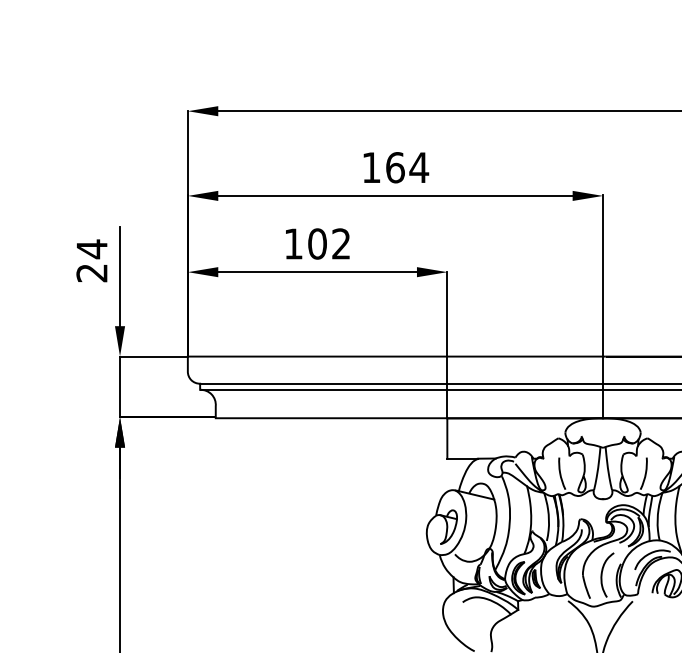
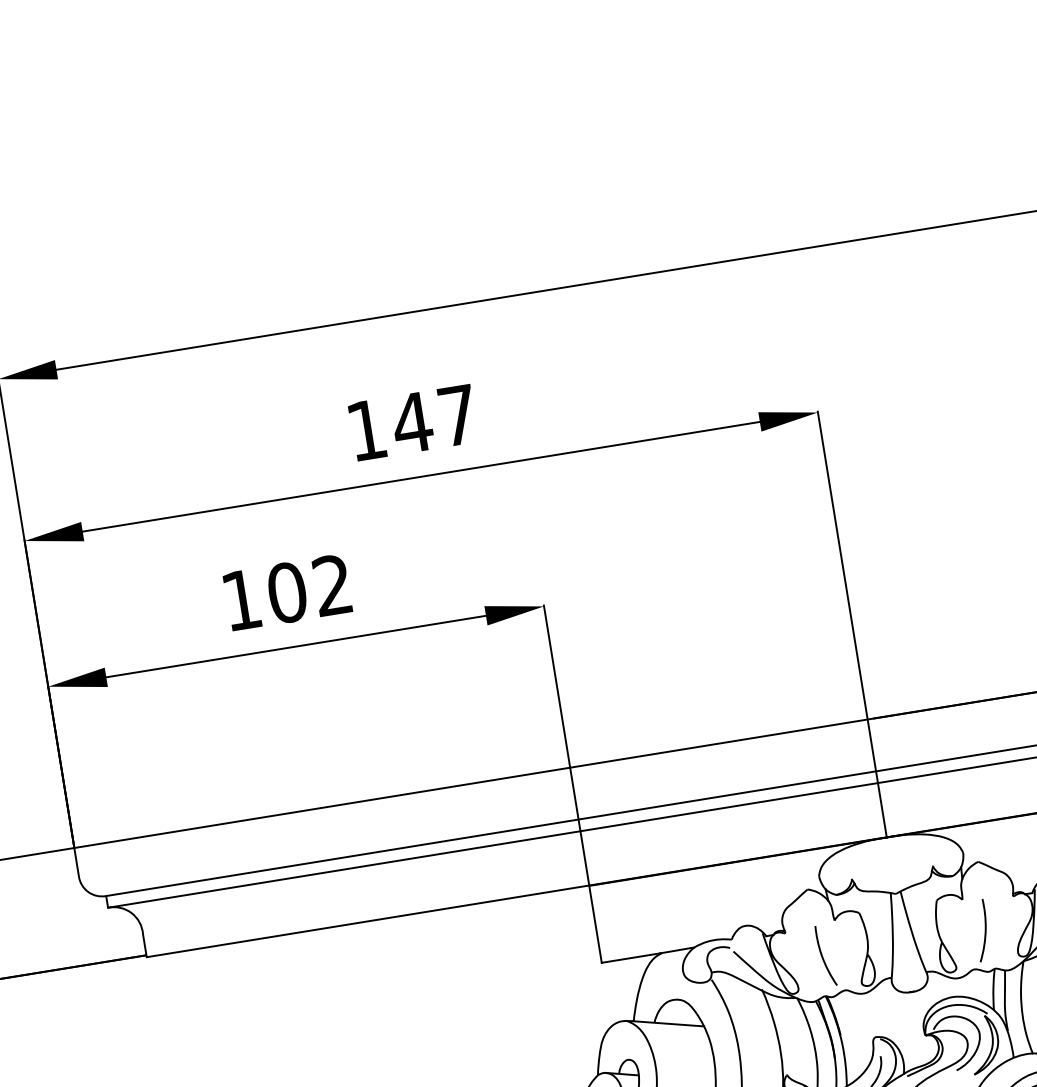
text: (407, 167) -> (435, 418), 164 -> 147

